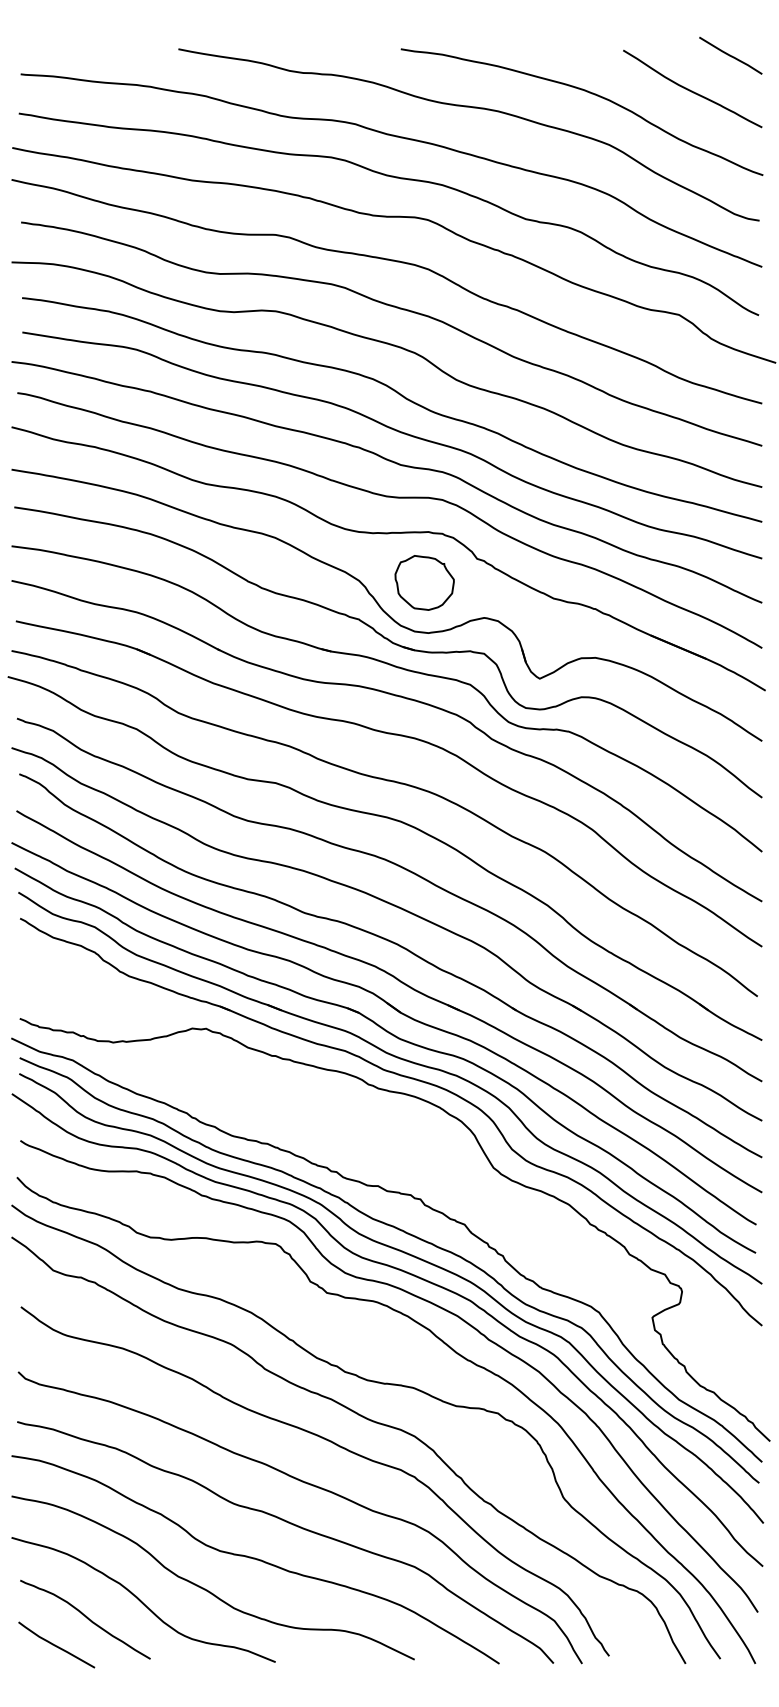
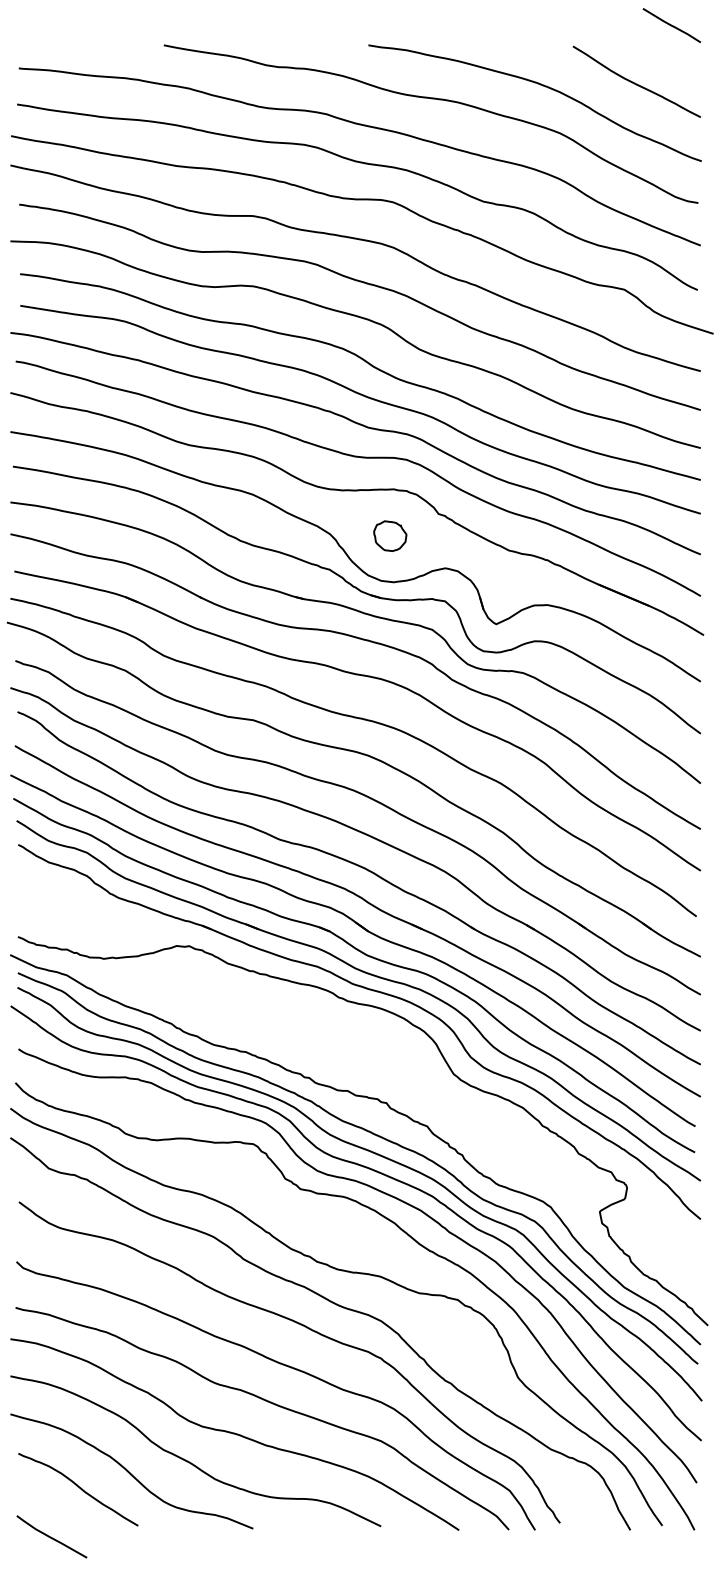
line: (730, 55) -> (671, 25), moved
part: (424, 582) -> (390, 535), size x0.6
curve: (55, 1644) -> (50, 1536), moved

